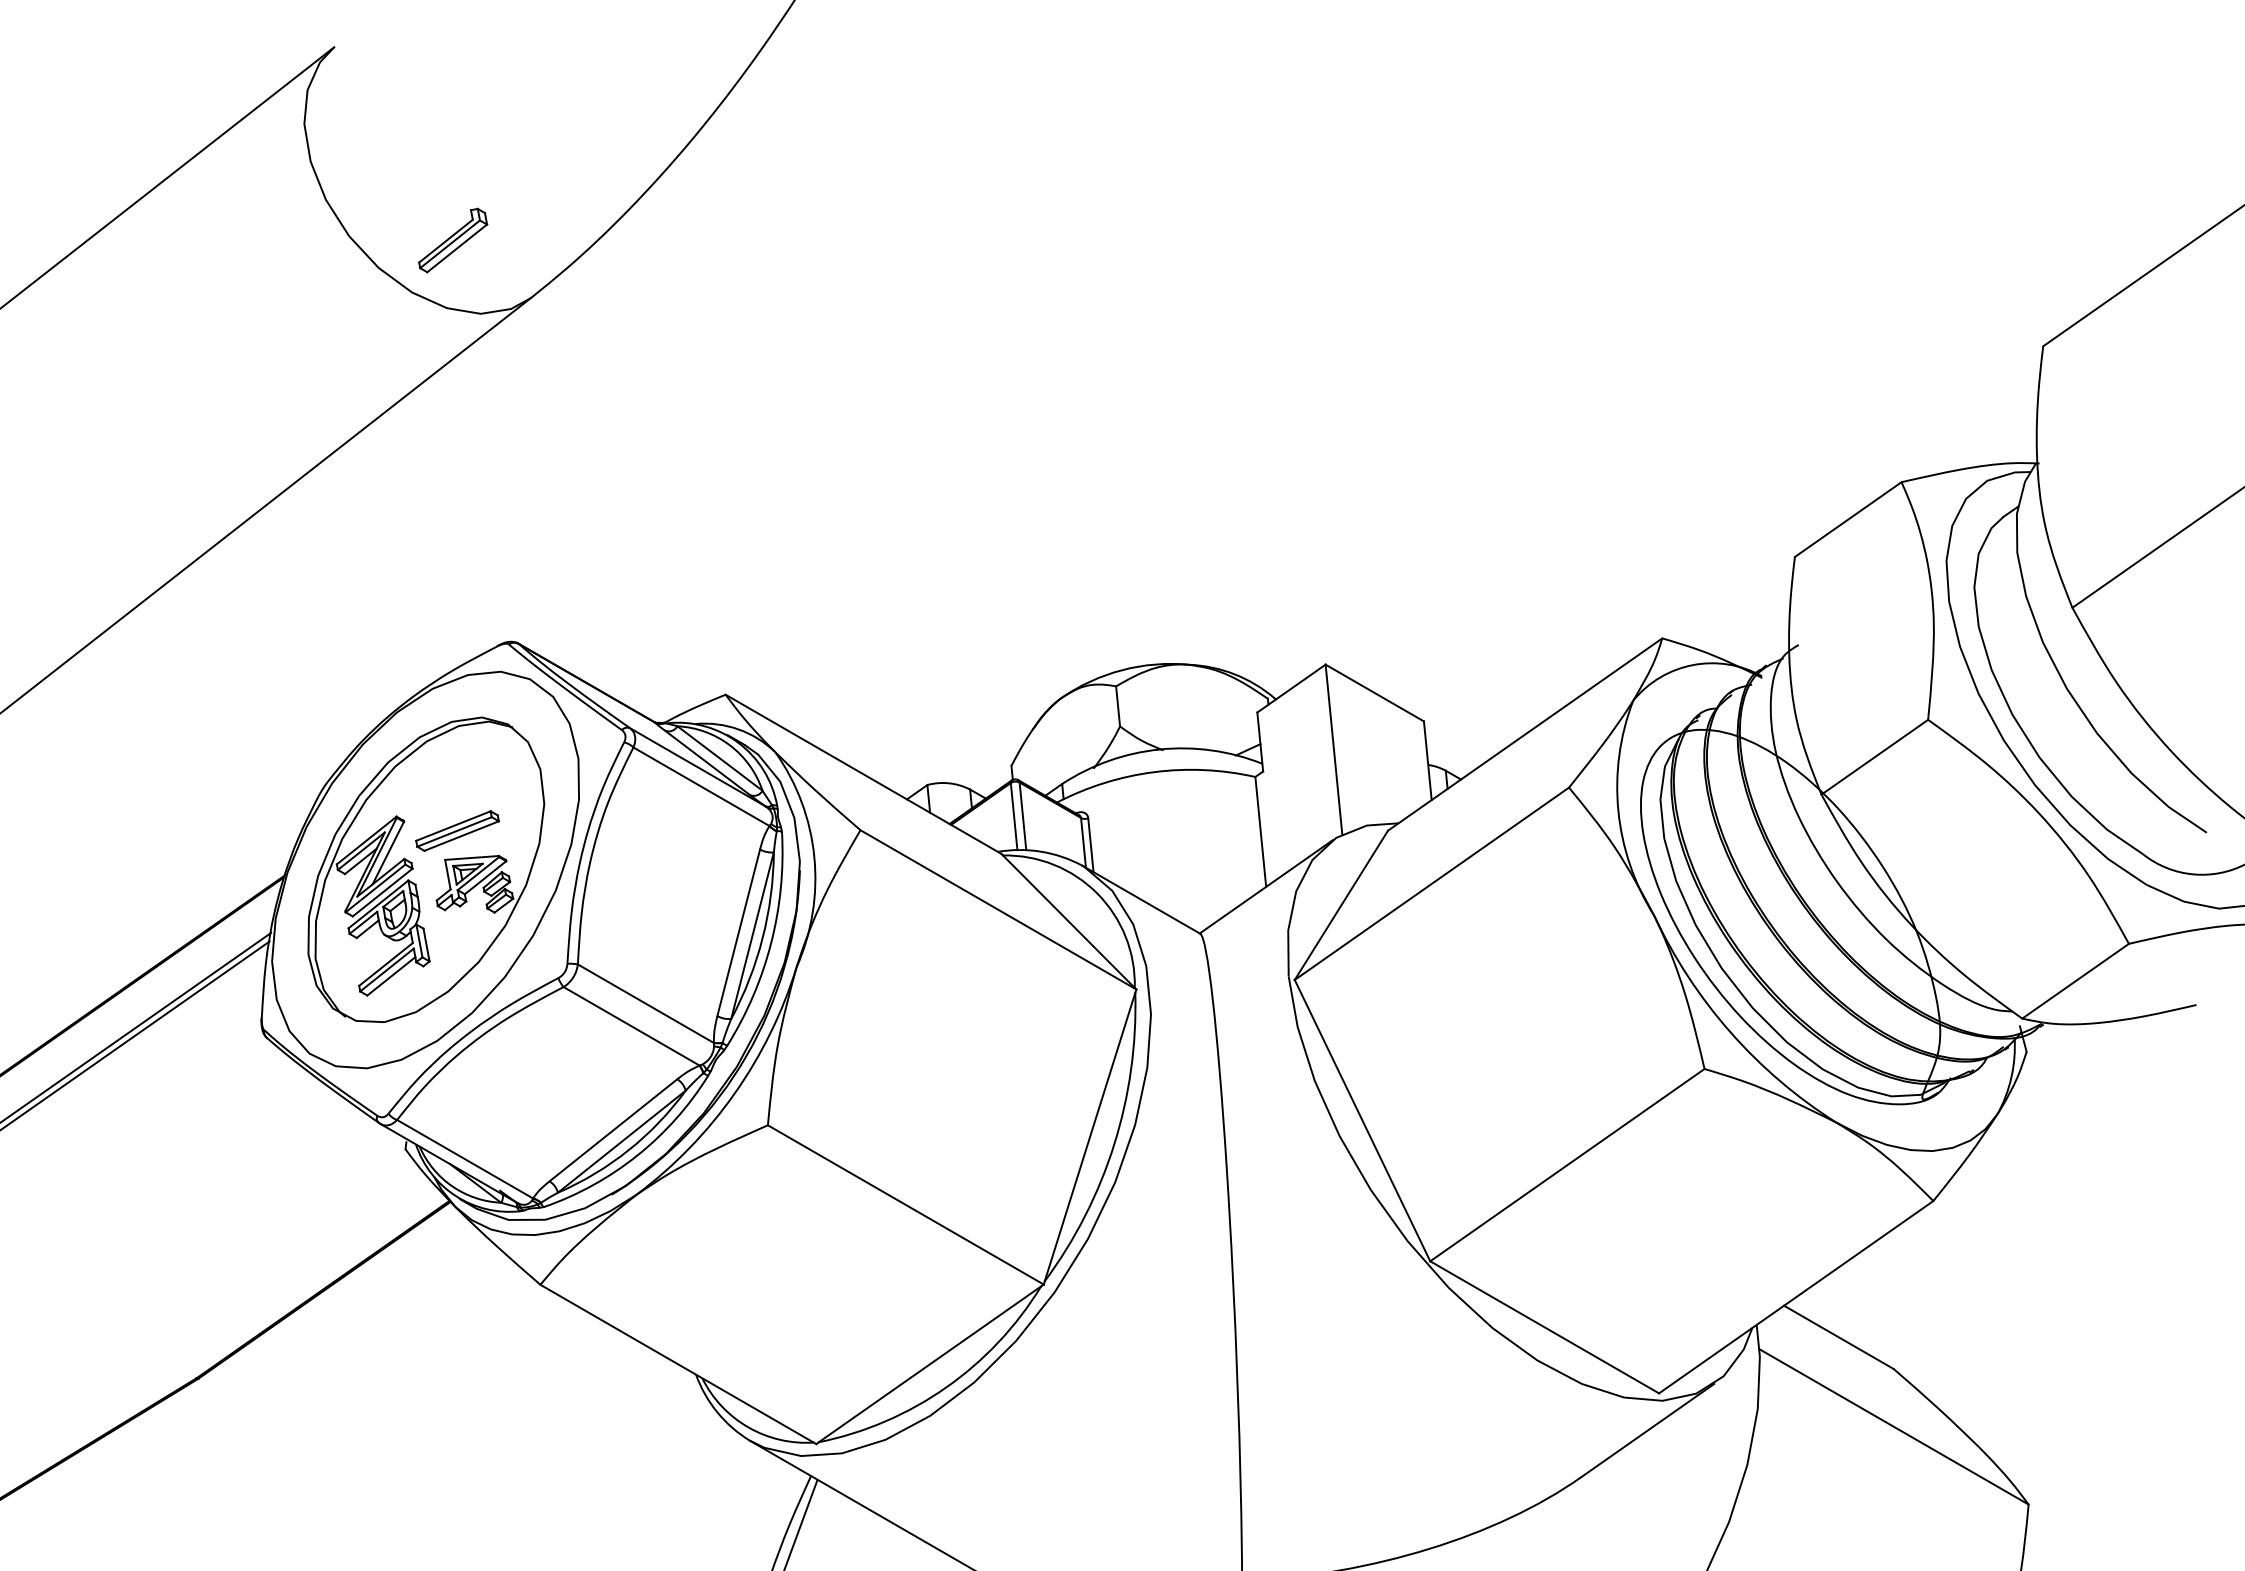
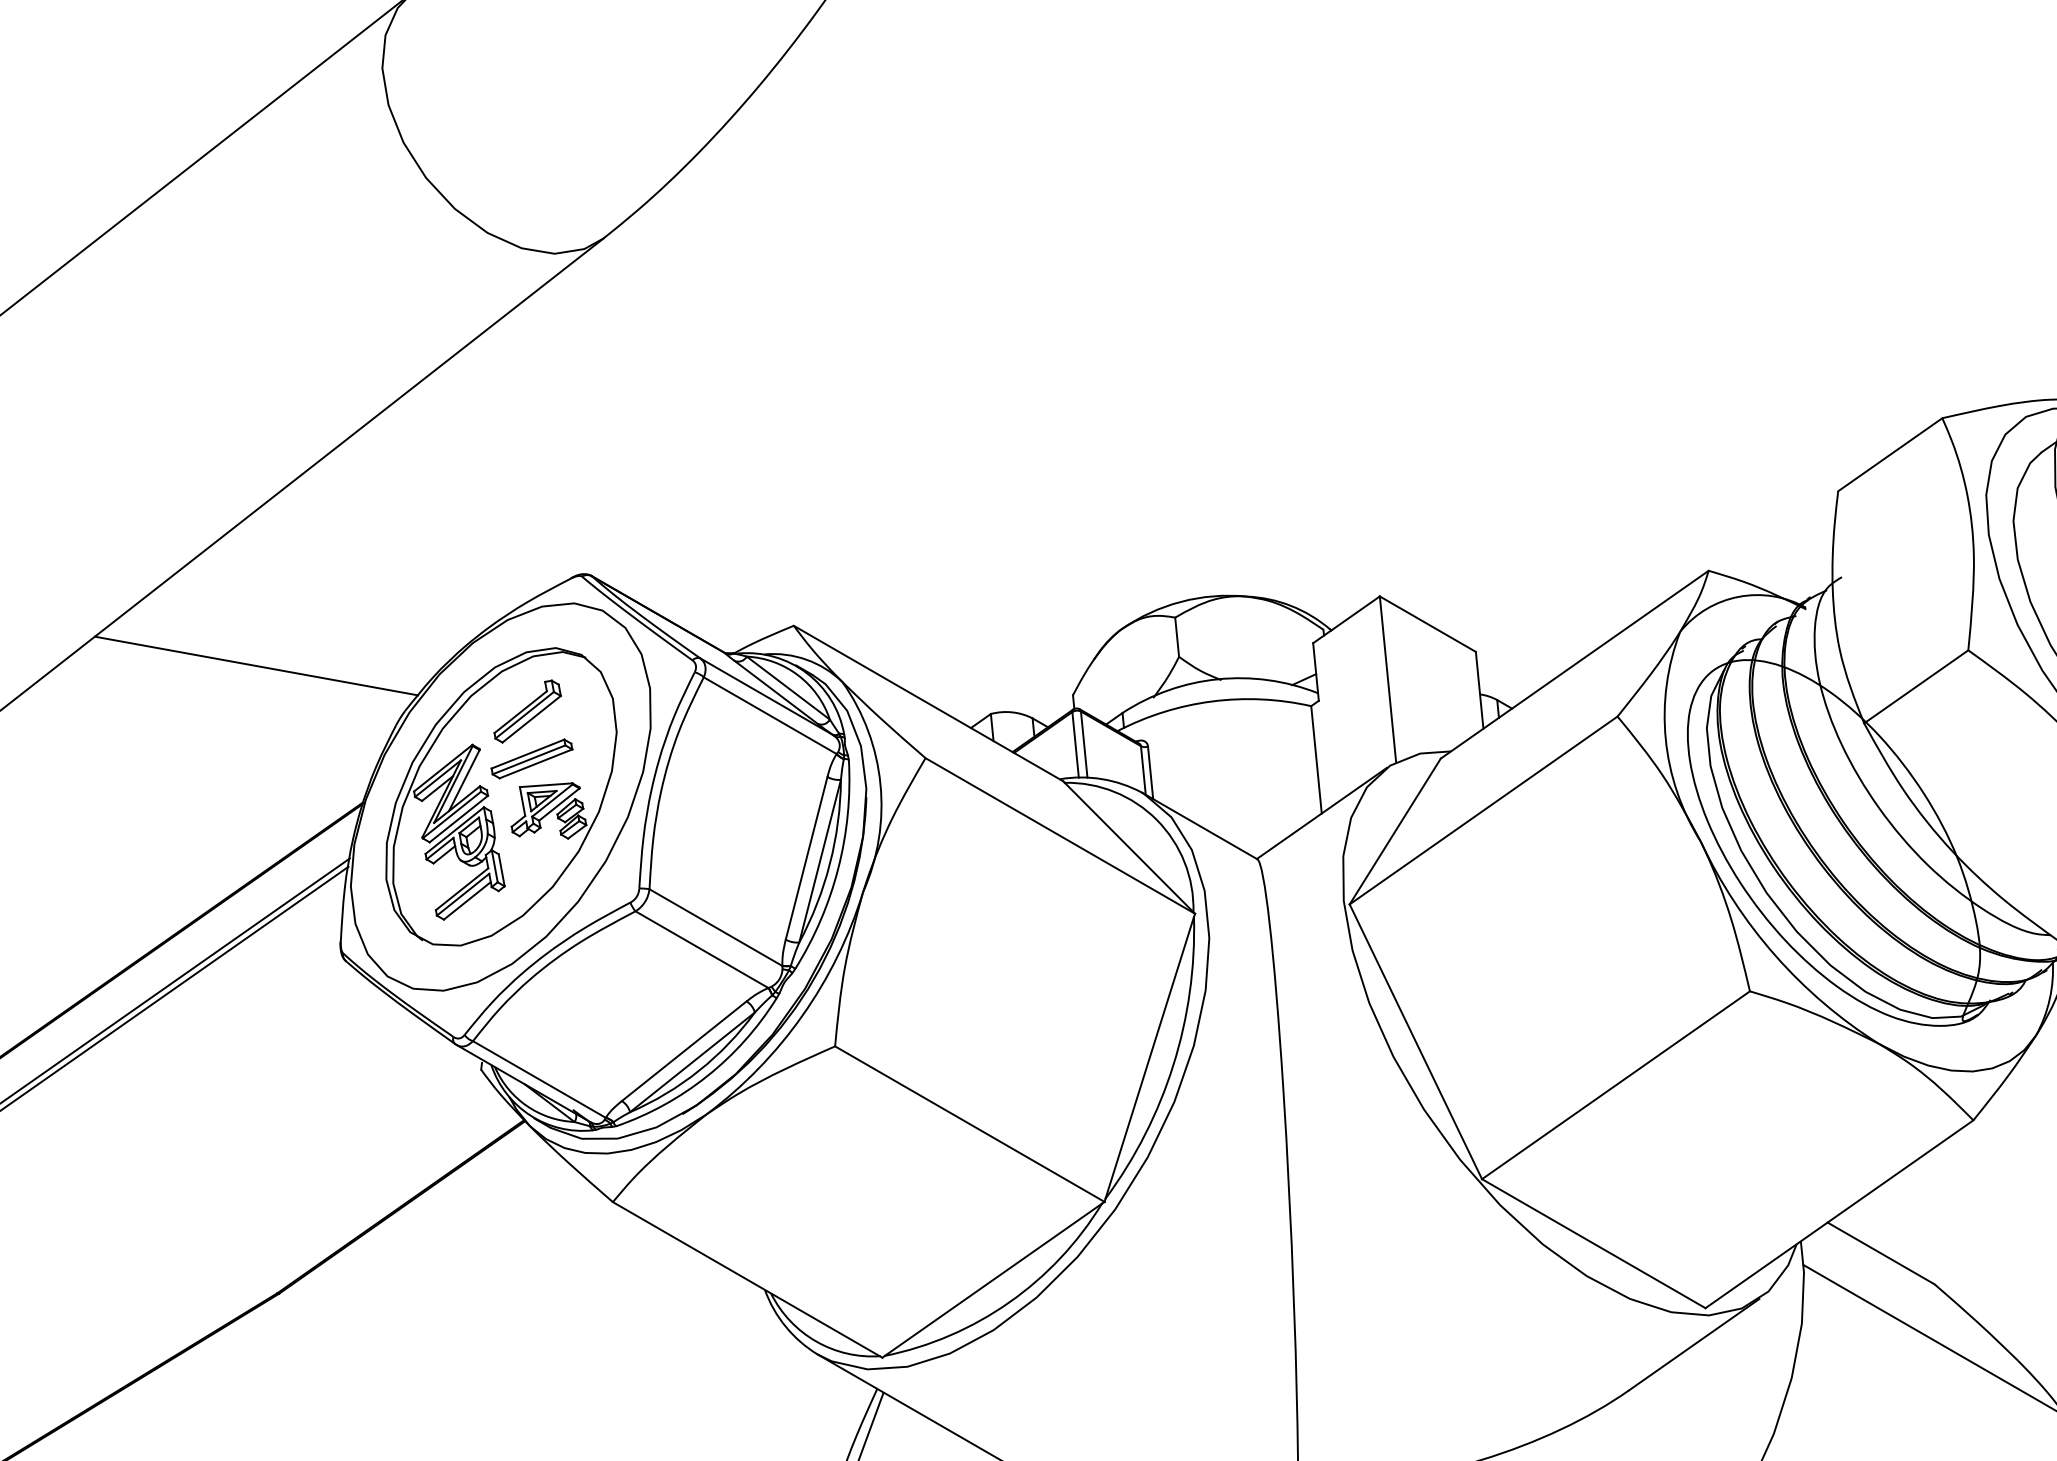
part: (453, 240) -> (528, 711), moved
line: (175, 735) -> (256, 665), added

